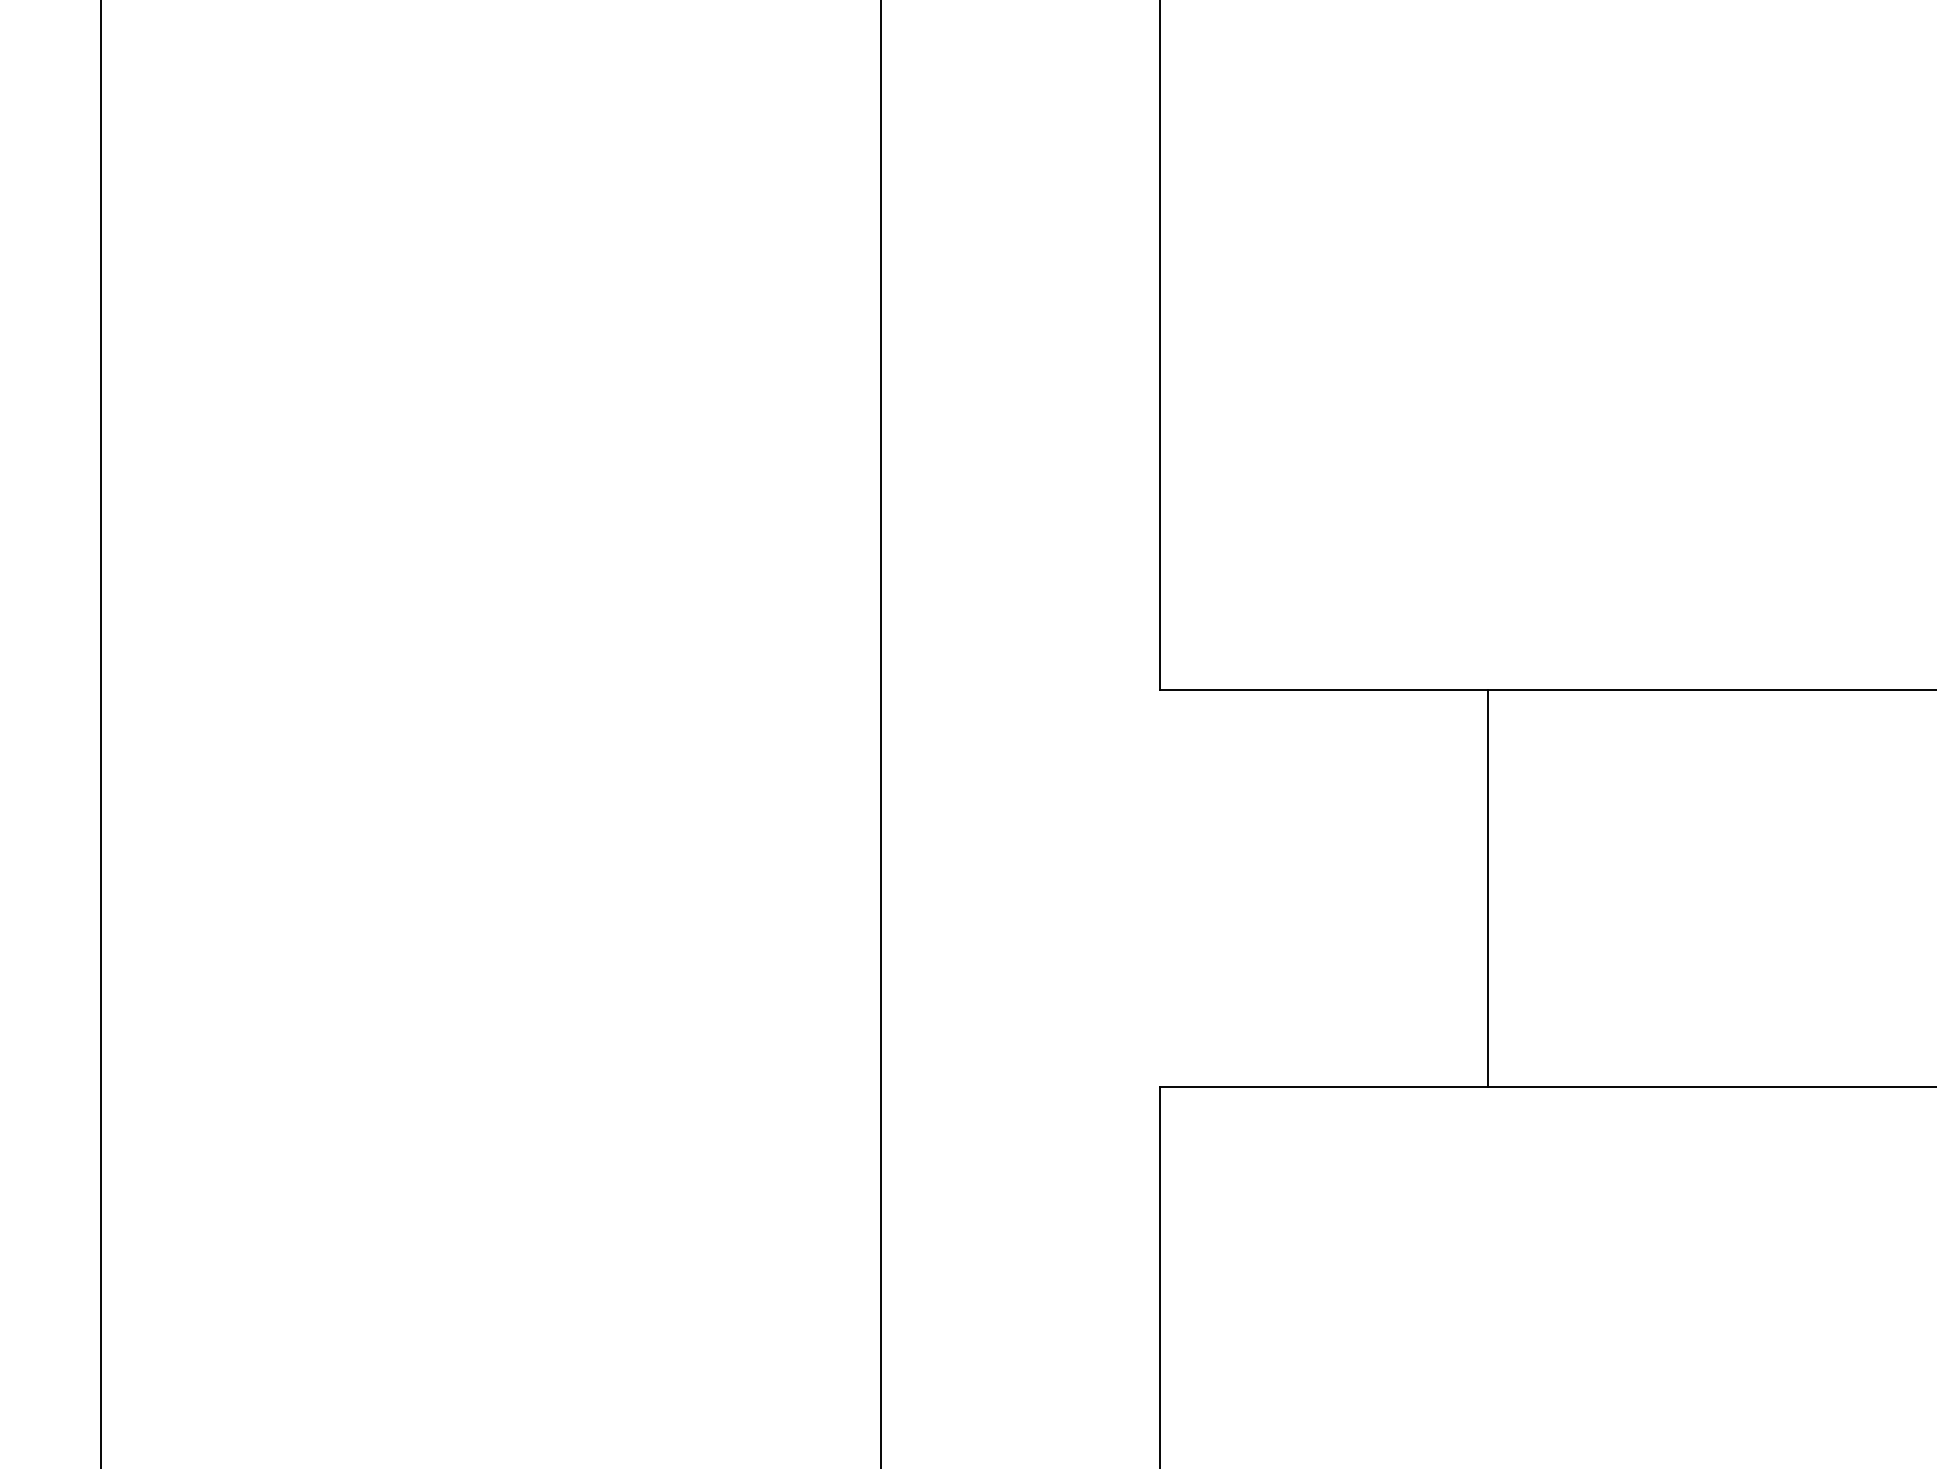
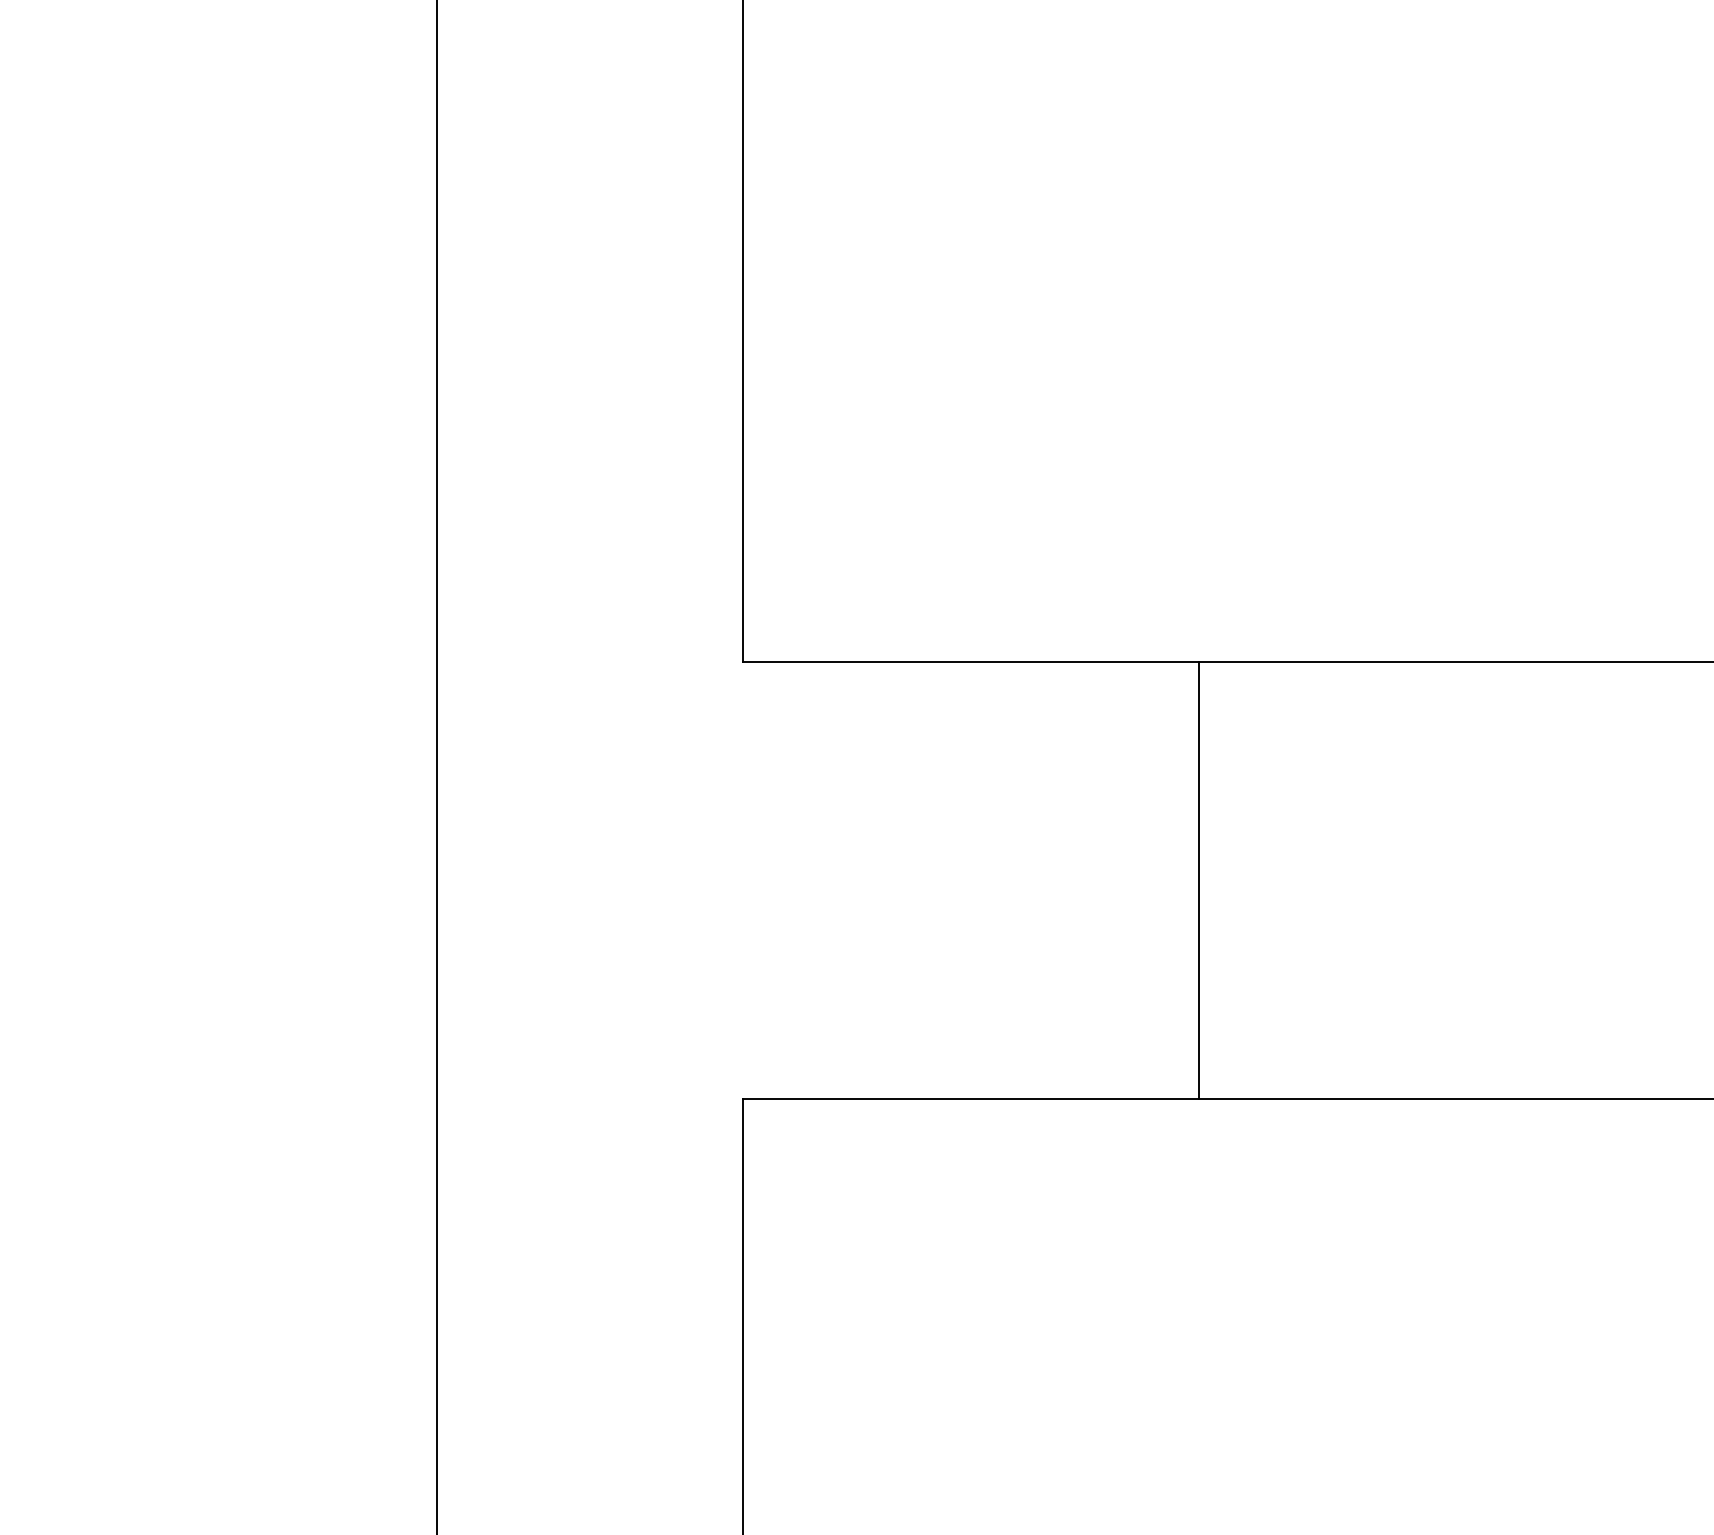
line: (1488, 888) -> (1199, 880), moved

